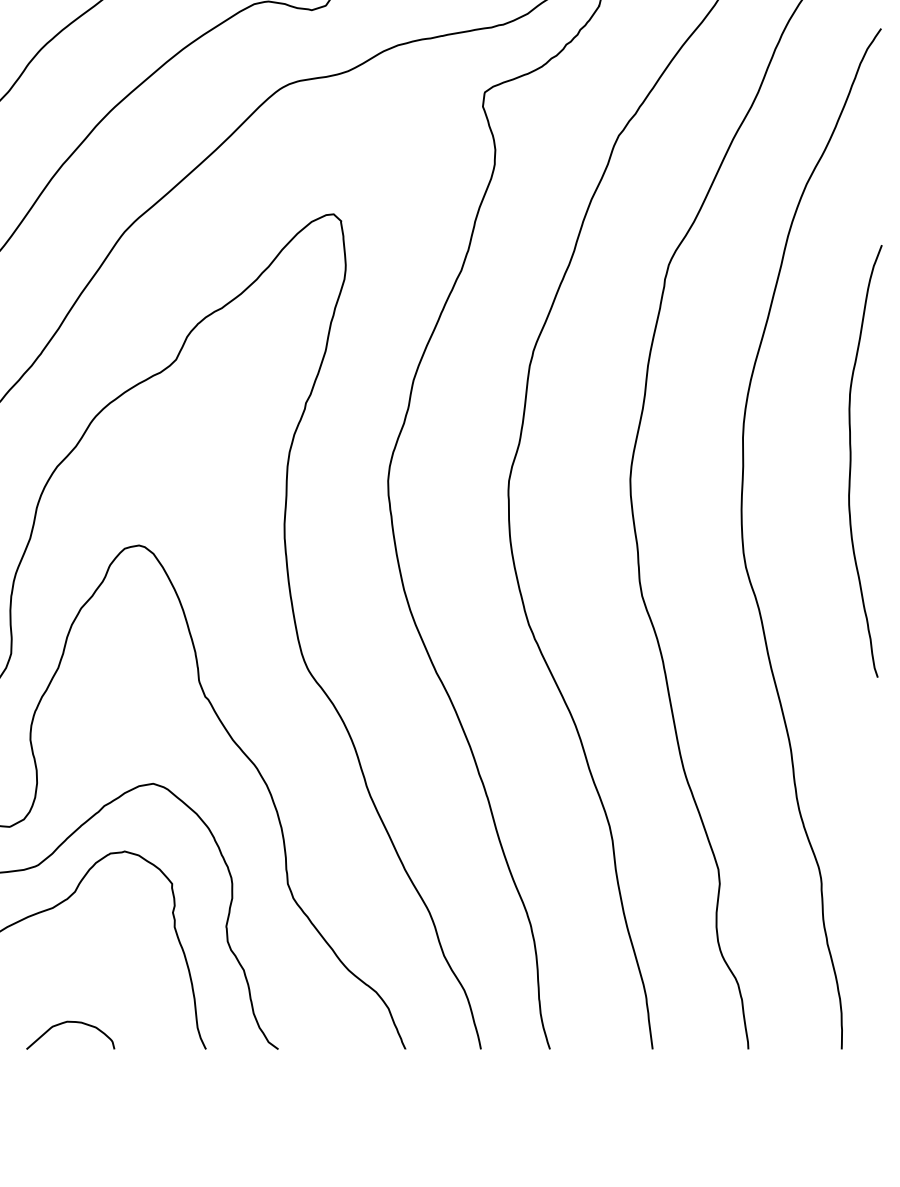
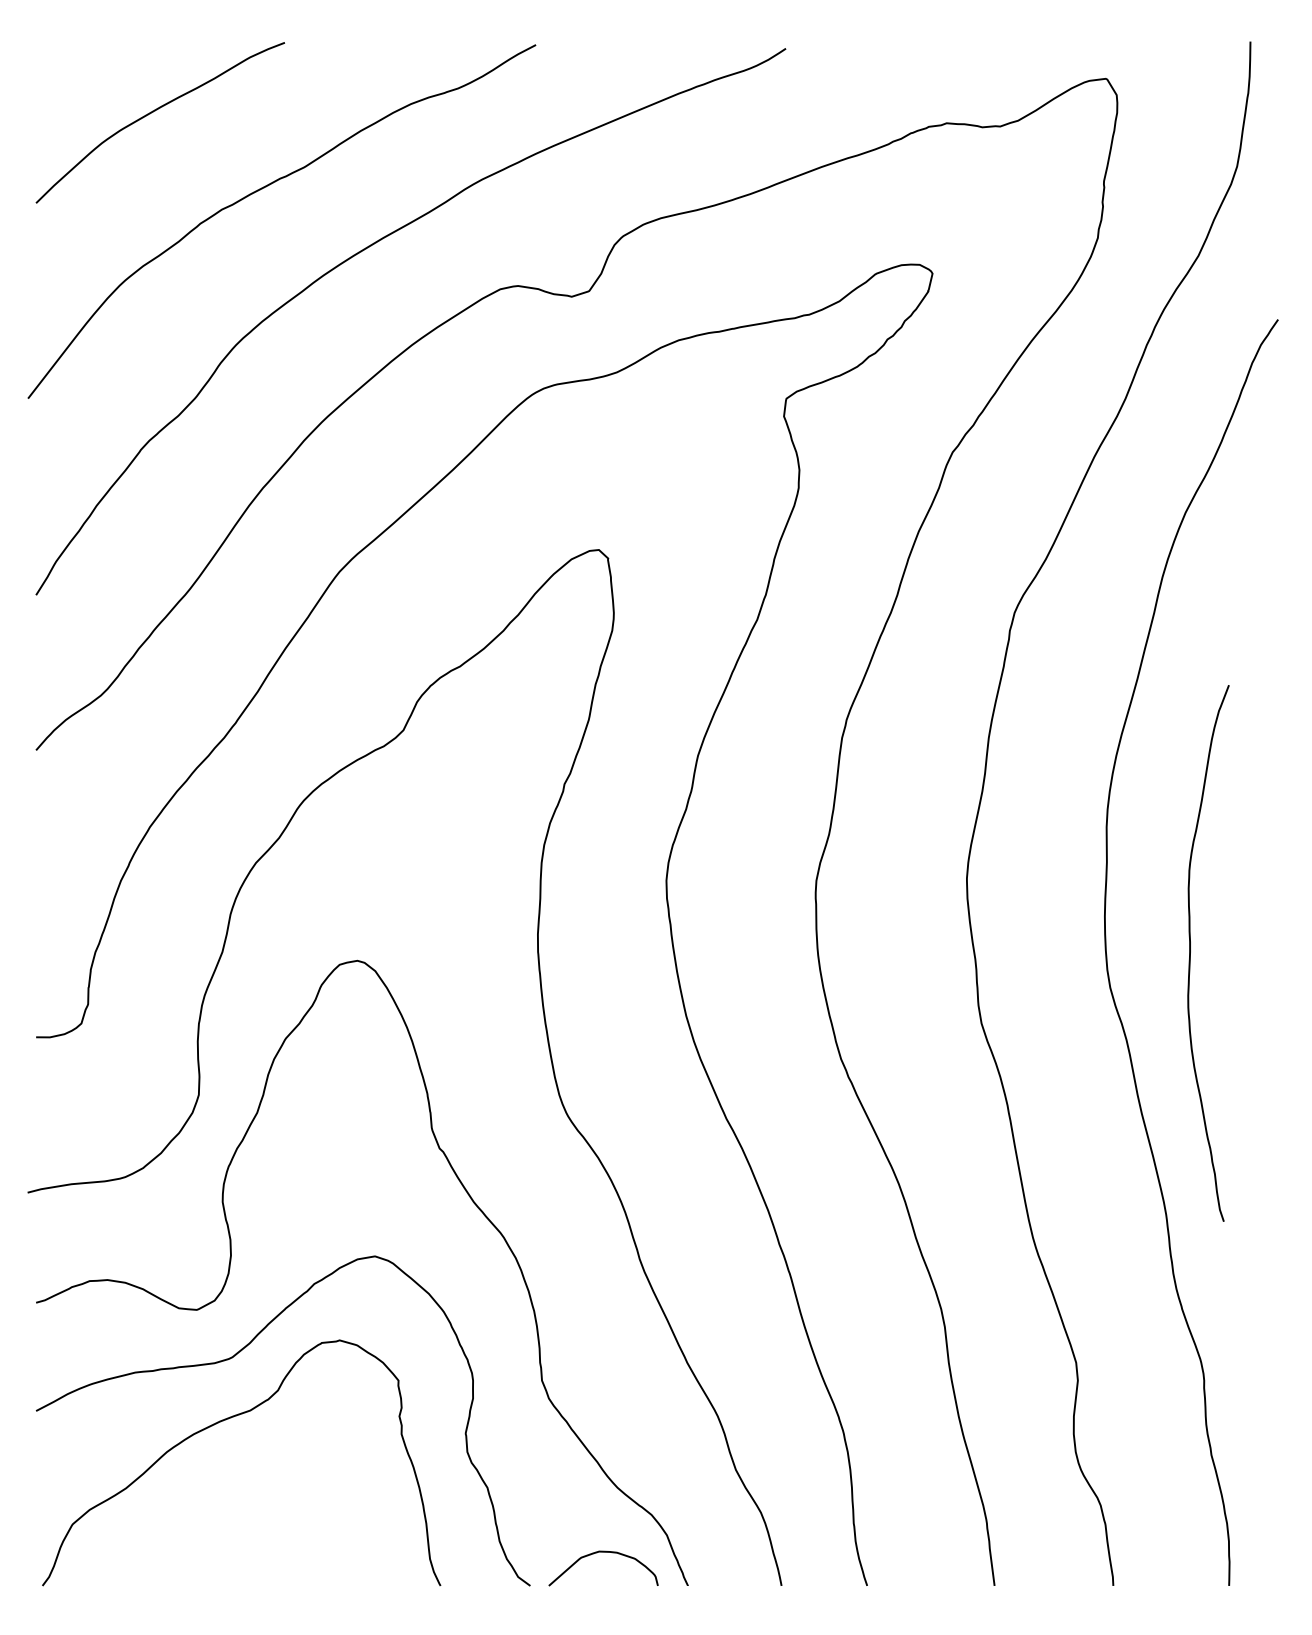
curve: (850, 461) -> (1190, 953), moved
curve: (70, 1022) -> (603, 1552), moved

